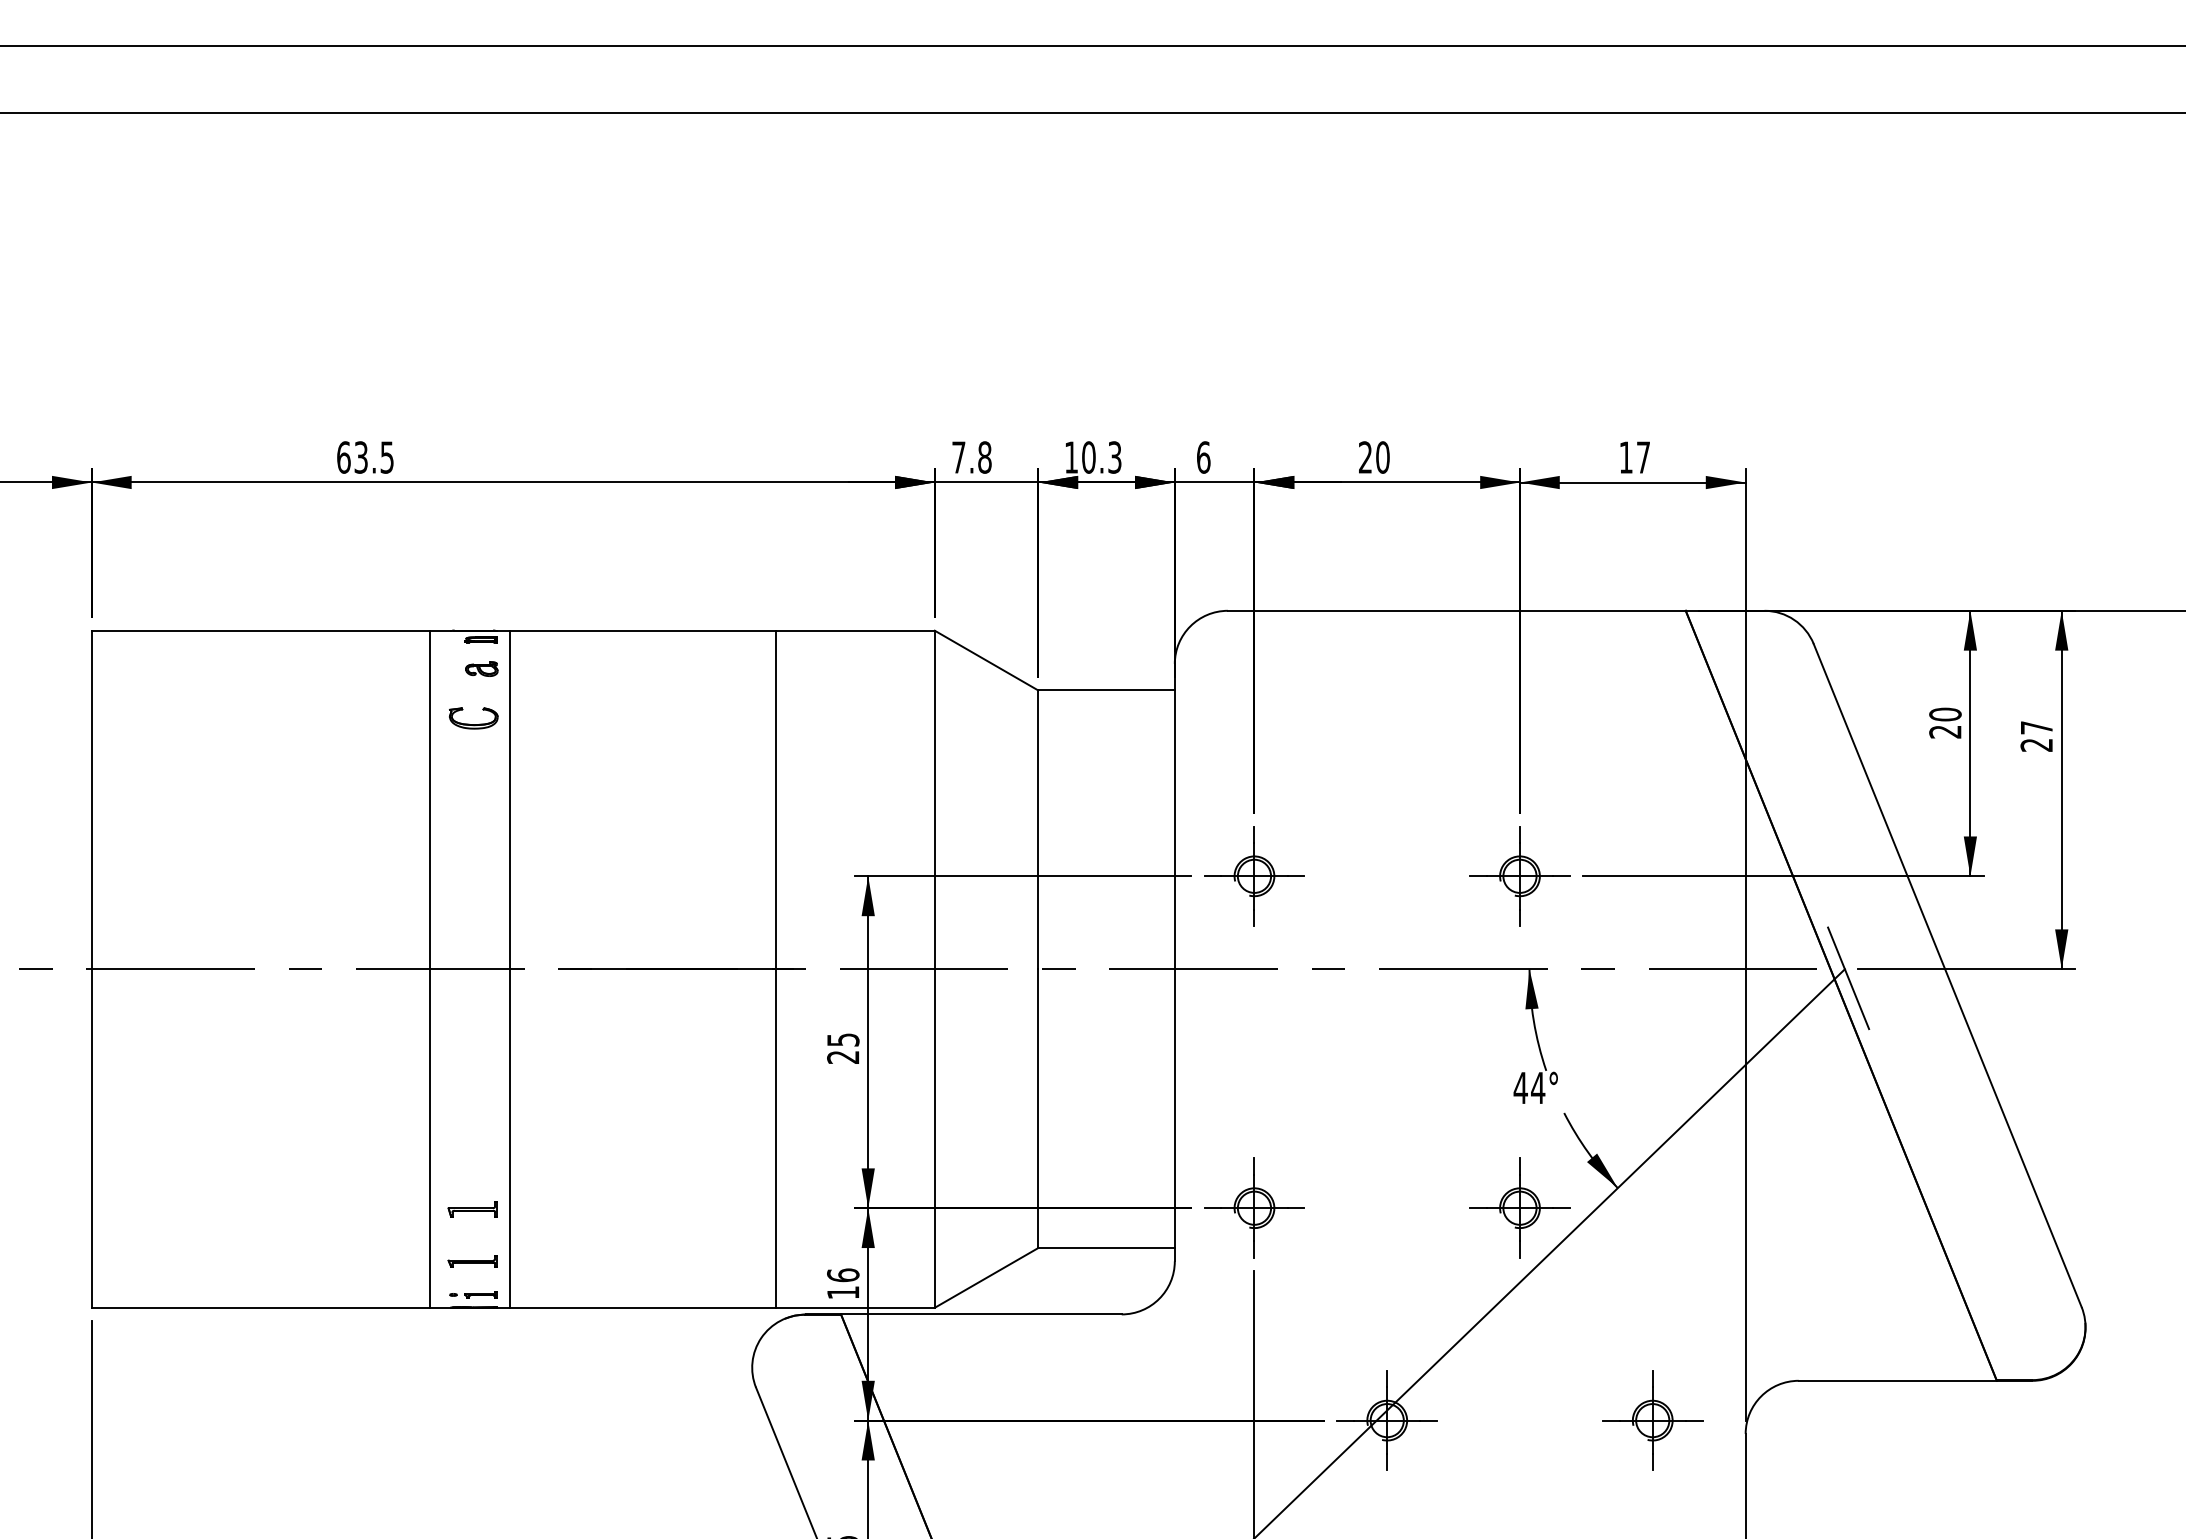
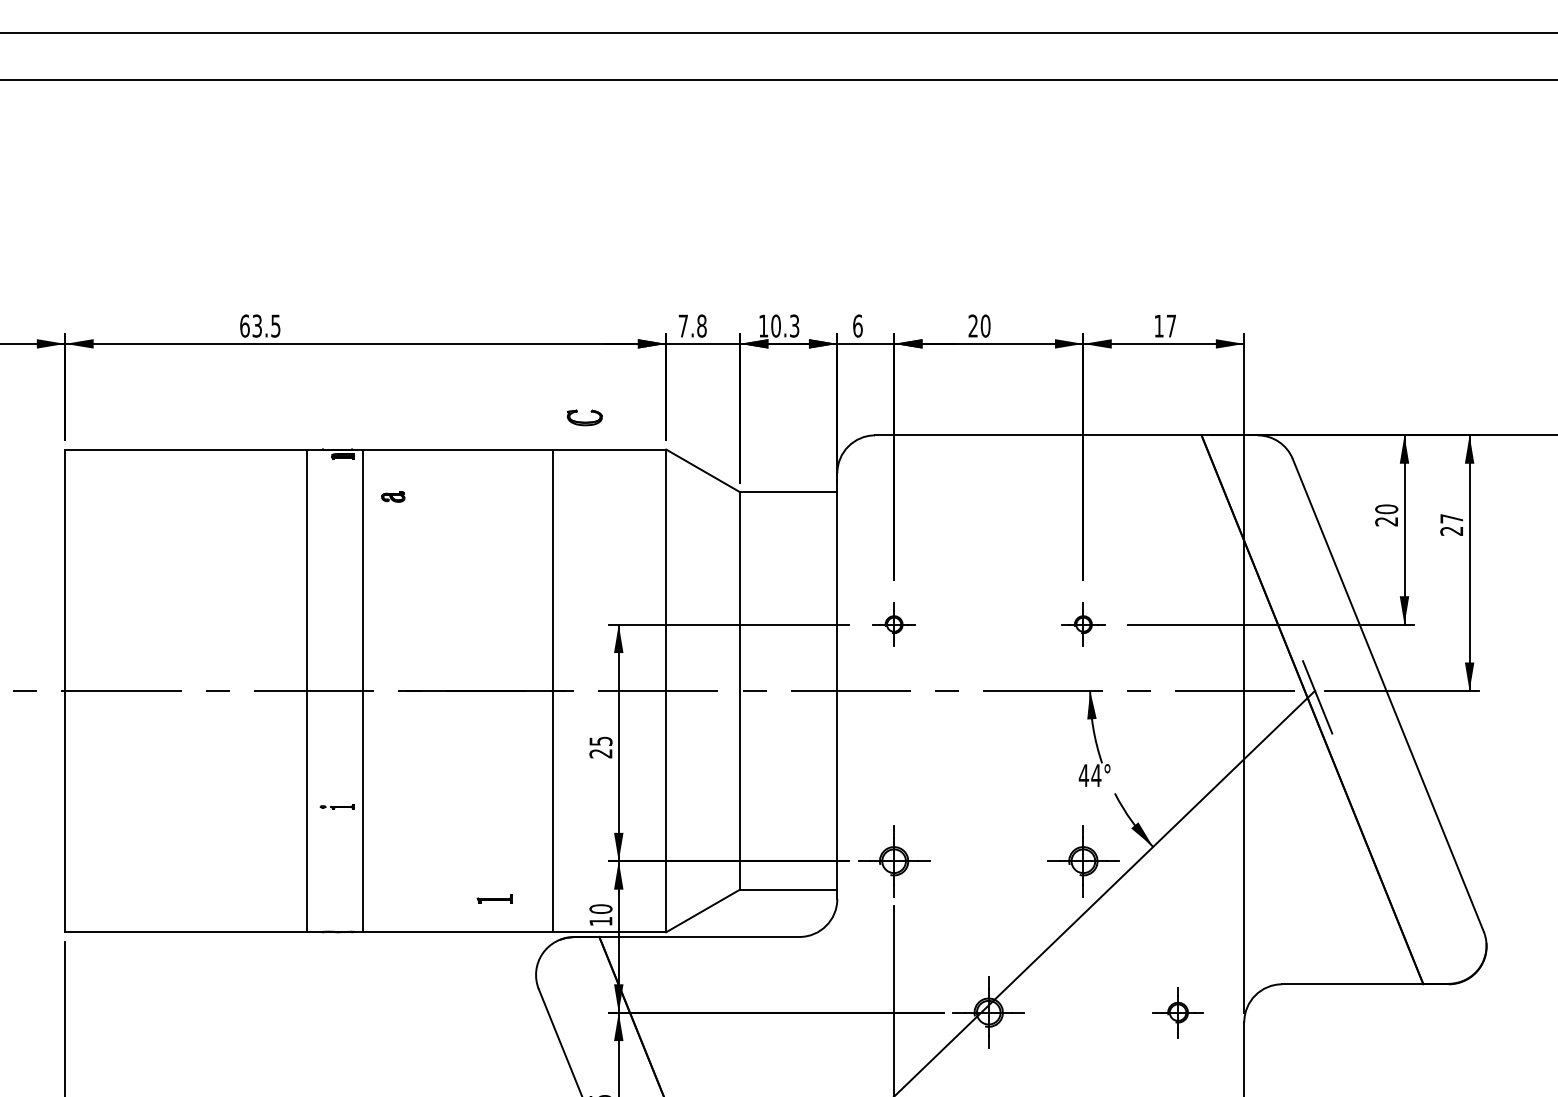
part: (481, 668) -> (392, 496), moved
part: (473, 718) -> (584, 418), moved
part: (1254, 876) -> (894, 624), size x0.6
part: (1519, 876) -> (1083, 624), size x0.6
part: (472, 1209) -> (336, 862), removed
part: (472, 1261) -> (494, 899), moved
text: (843, 1275) -> (601, 909), 16 -> 10
part: (473, 1294) -> (337, 806), moved
part: (1652, 1420) -> (1177, 1012), size x0.7

